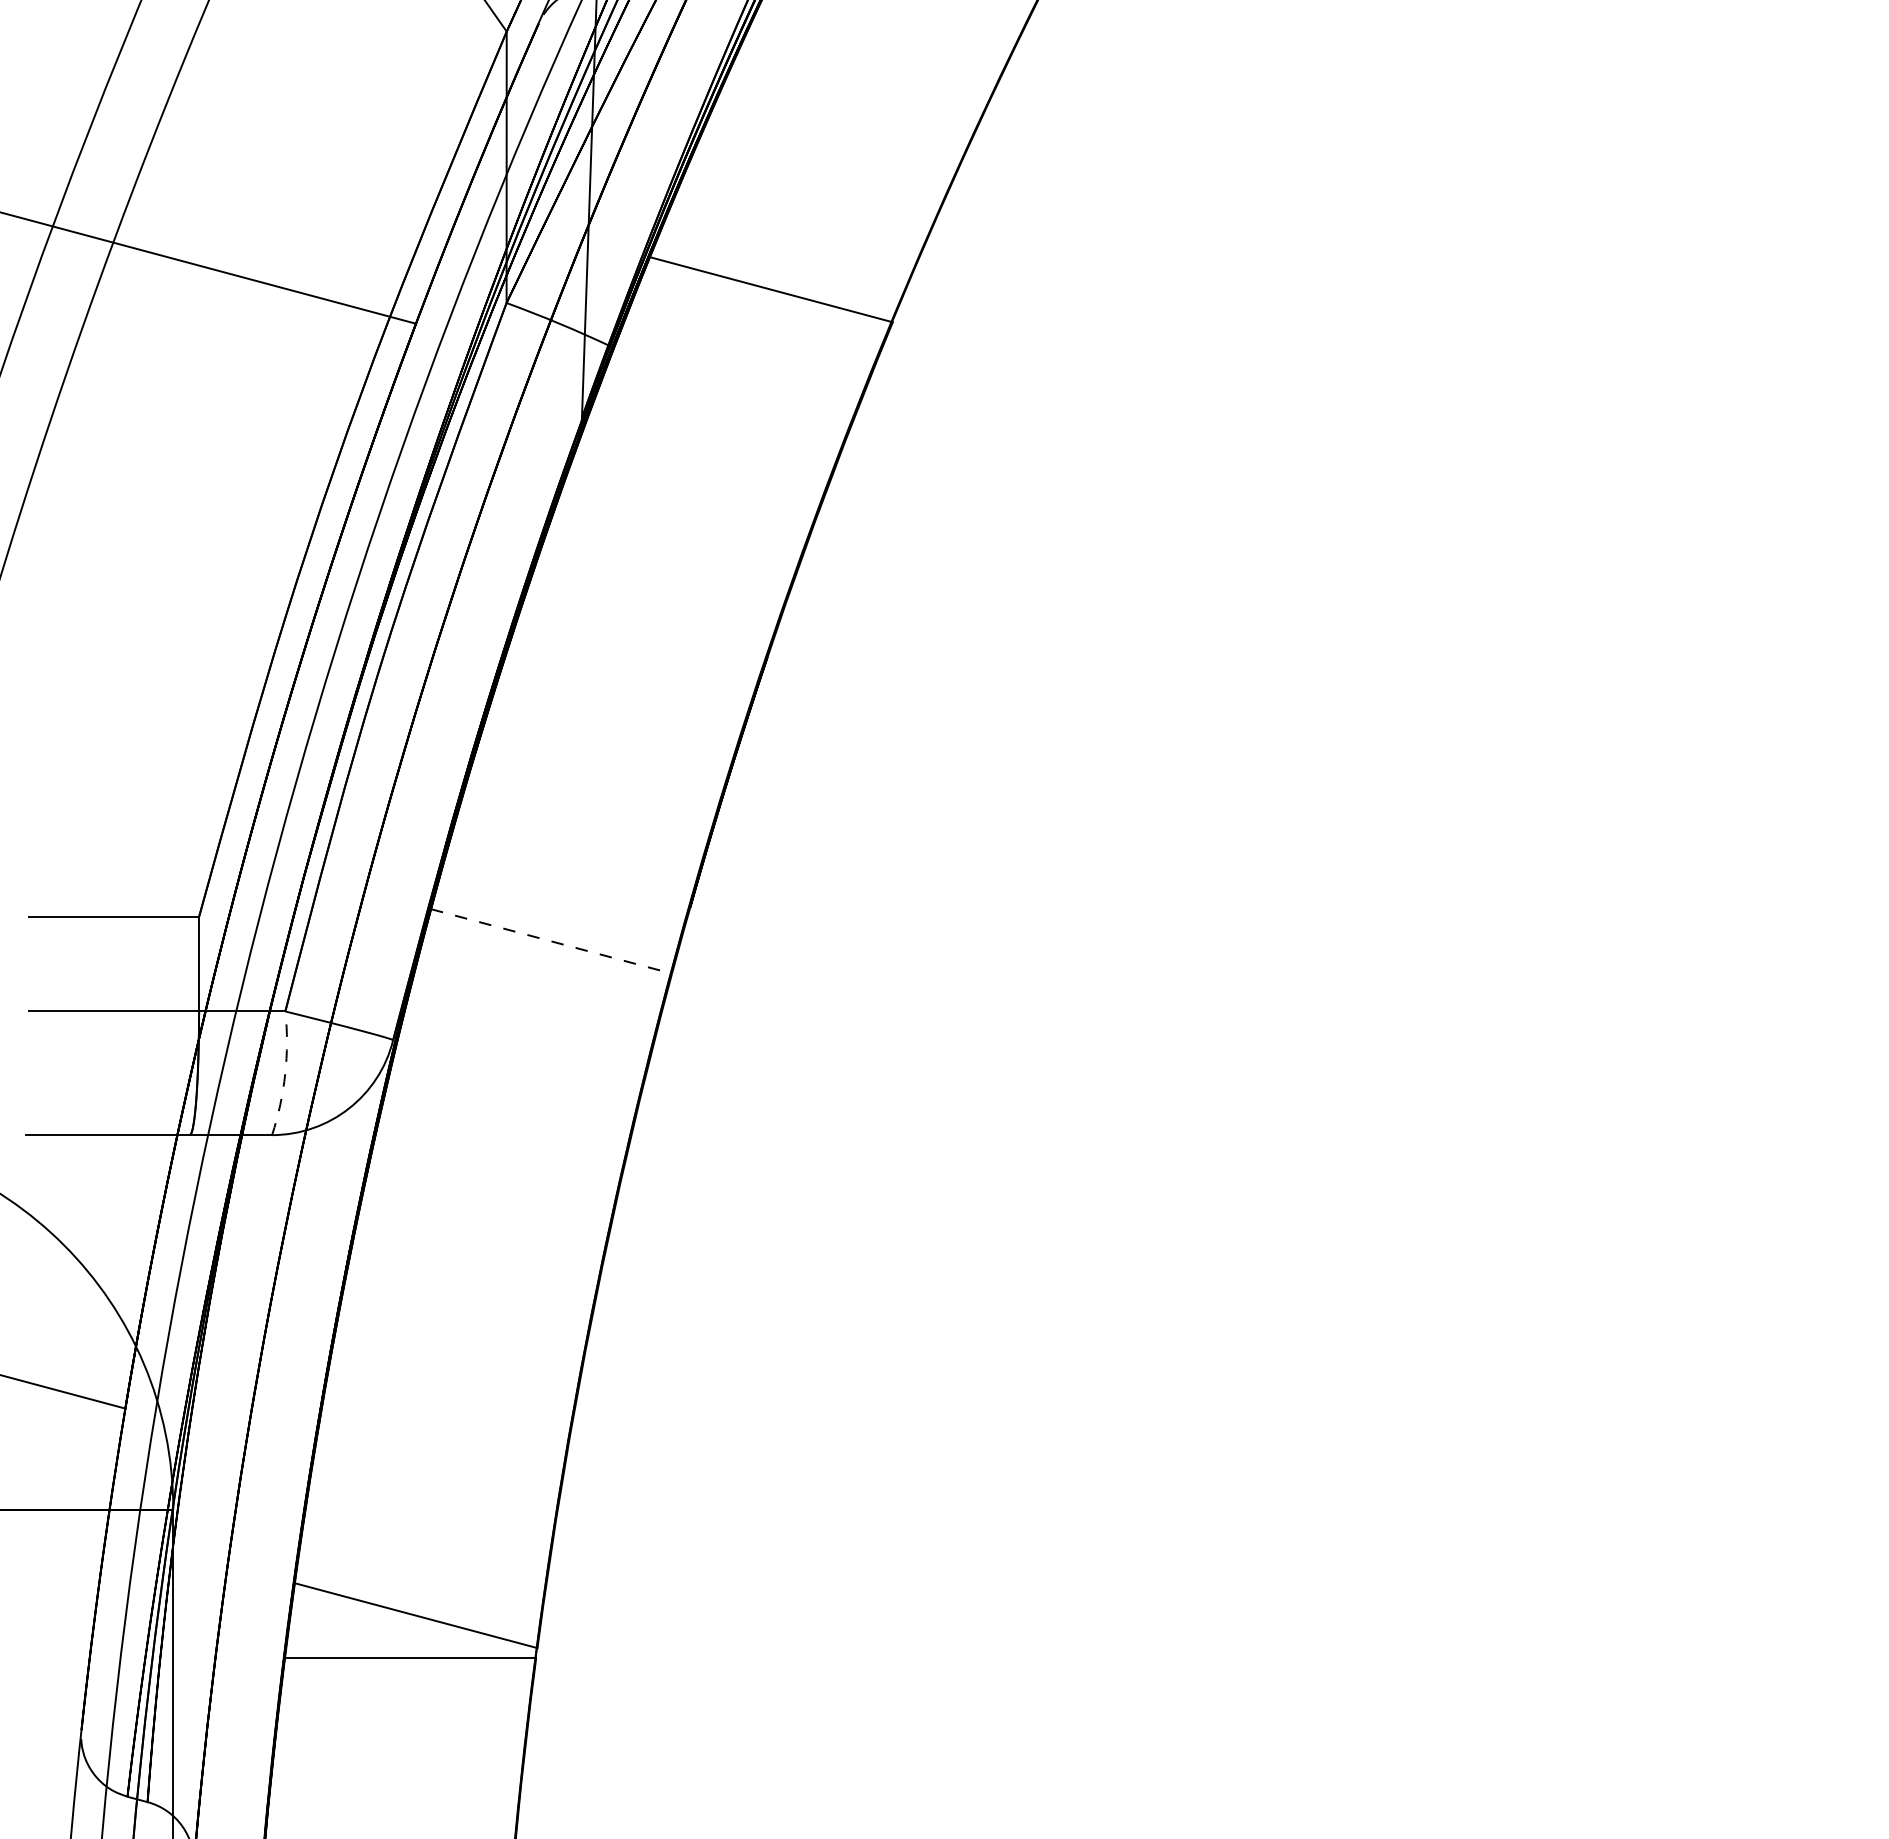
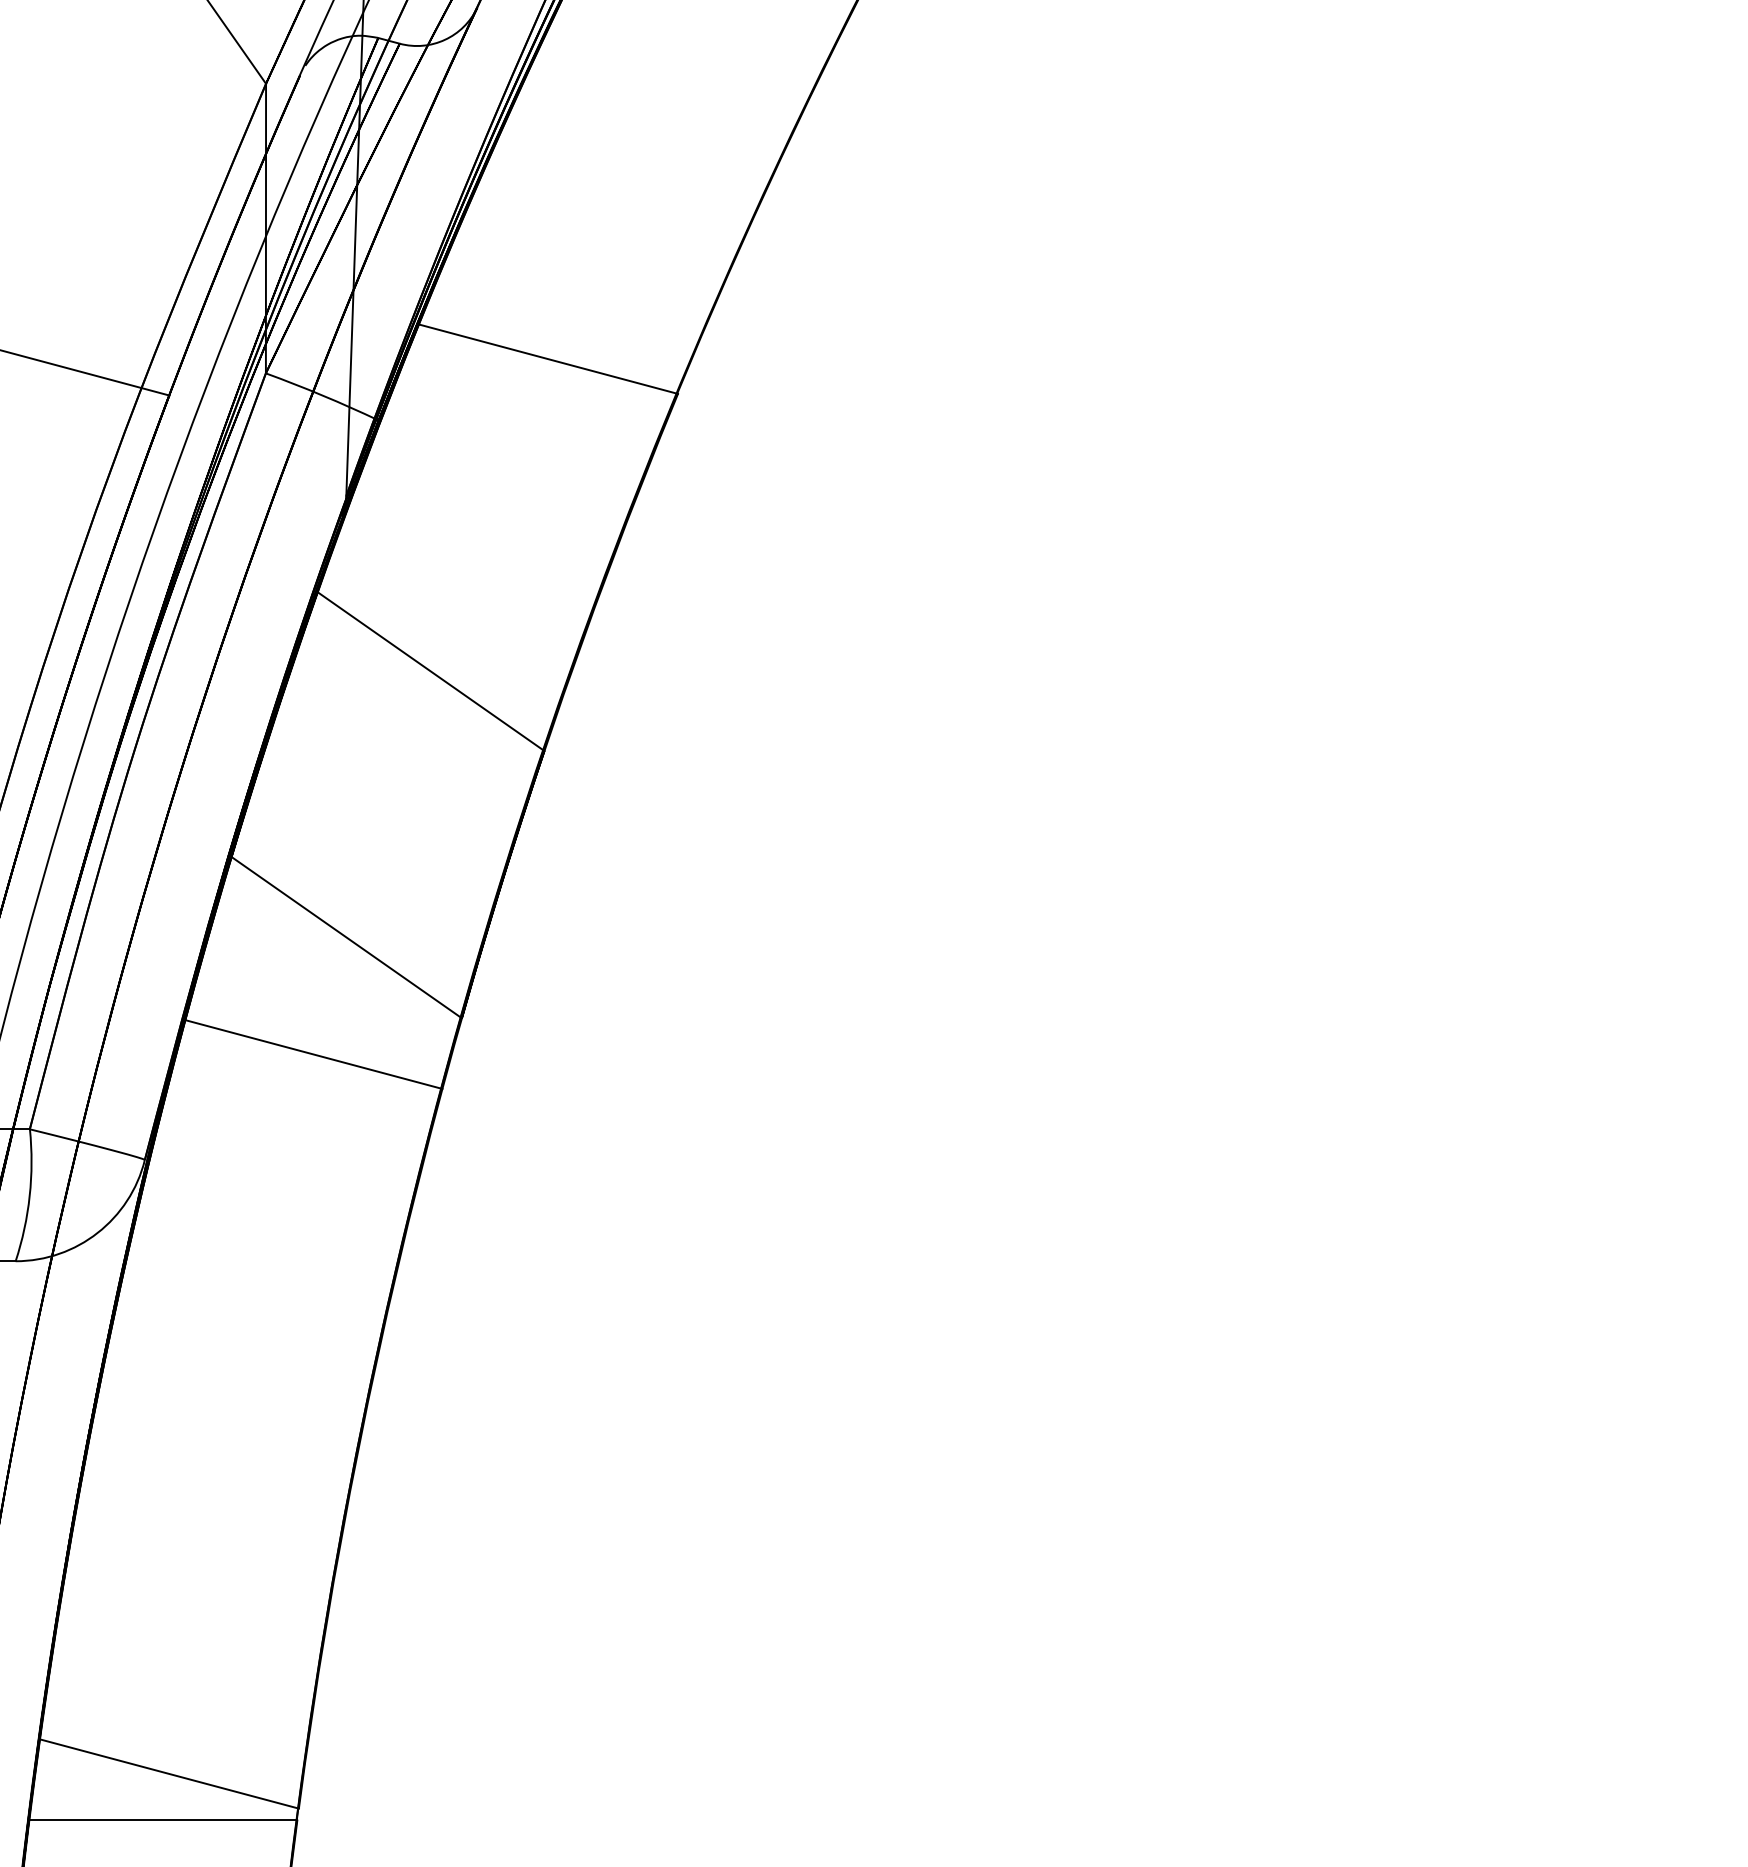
line: (660, 581) -> (430, 670), added
line: (581, 831) -> (345, 937), added
line: (551, 941) -> (313, 1054), dashed -> solid
arc: (285, 1073) -> (30, 1195), dashed -> solid

